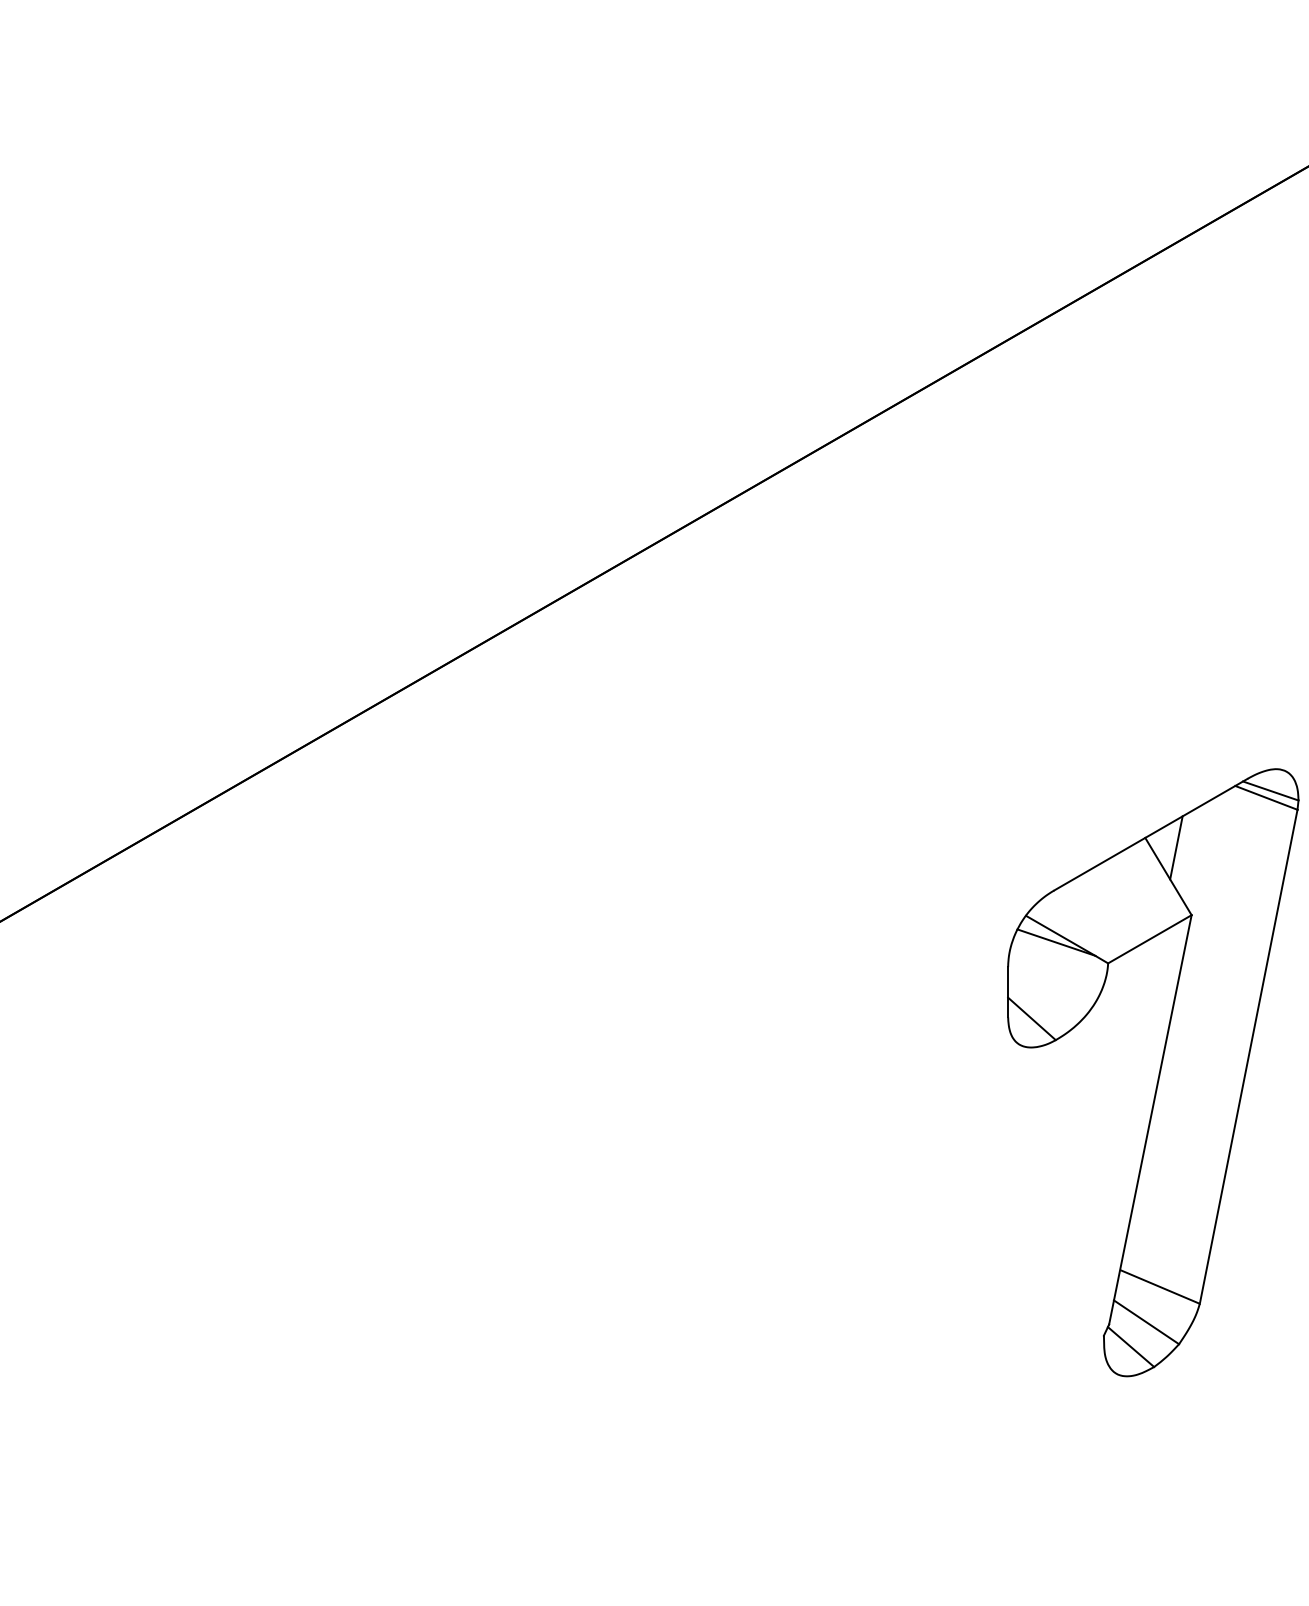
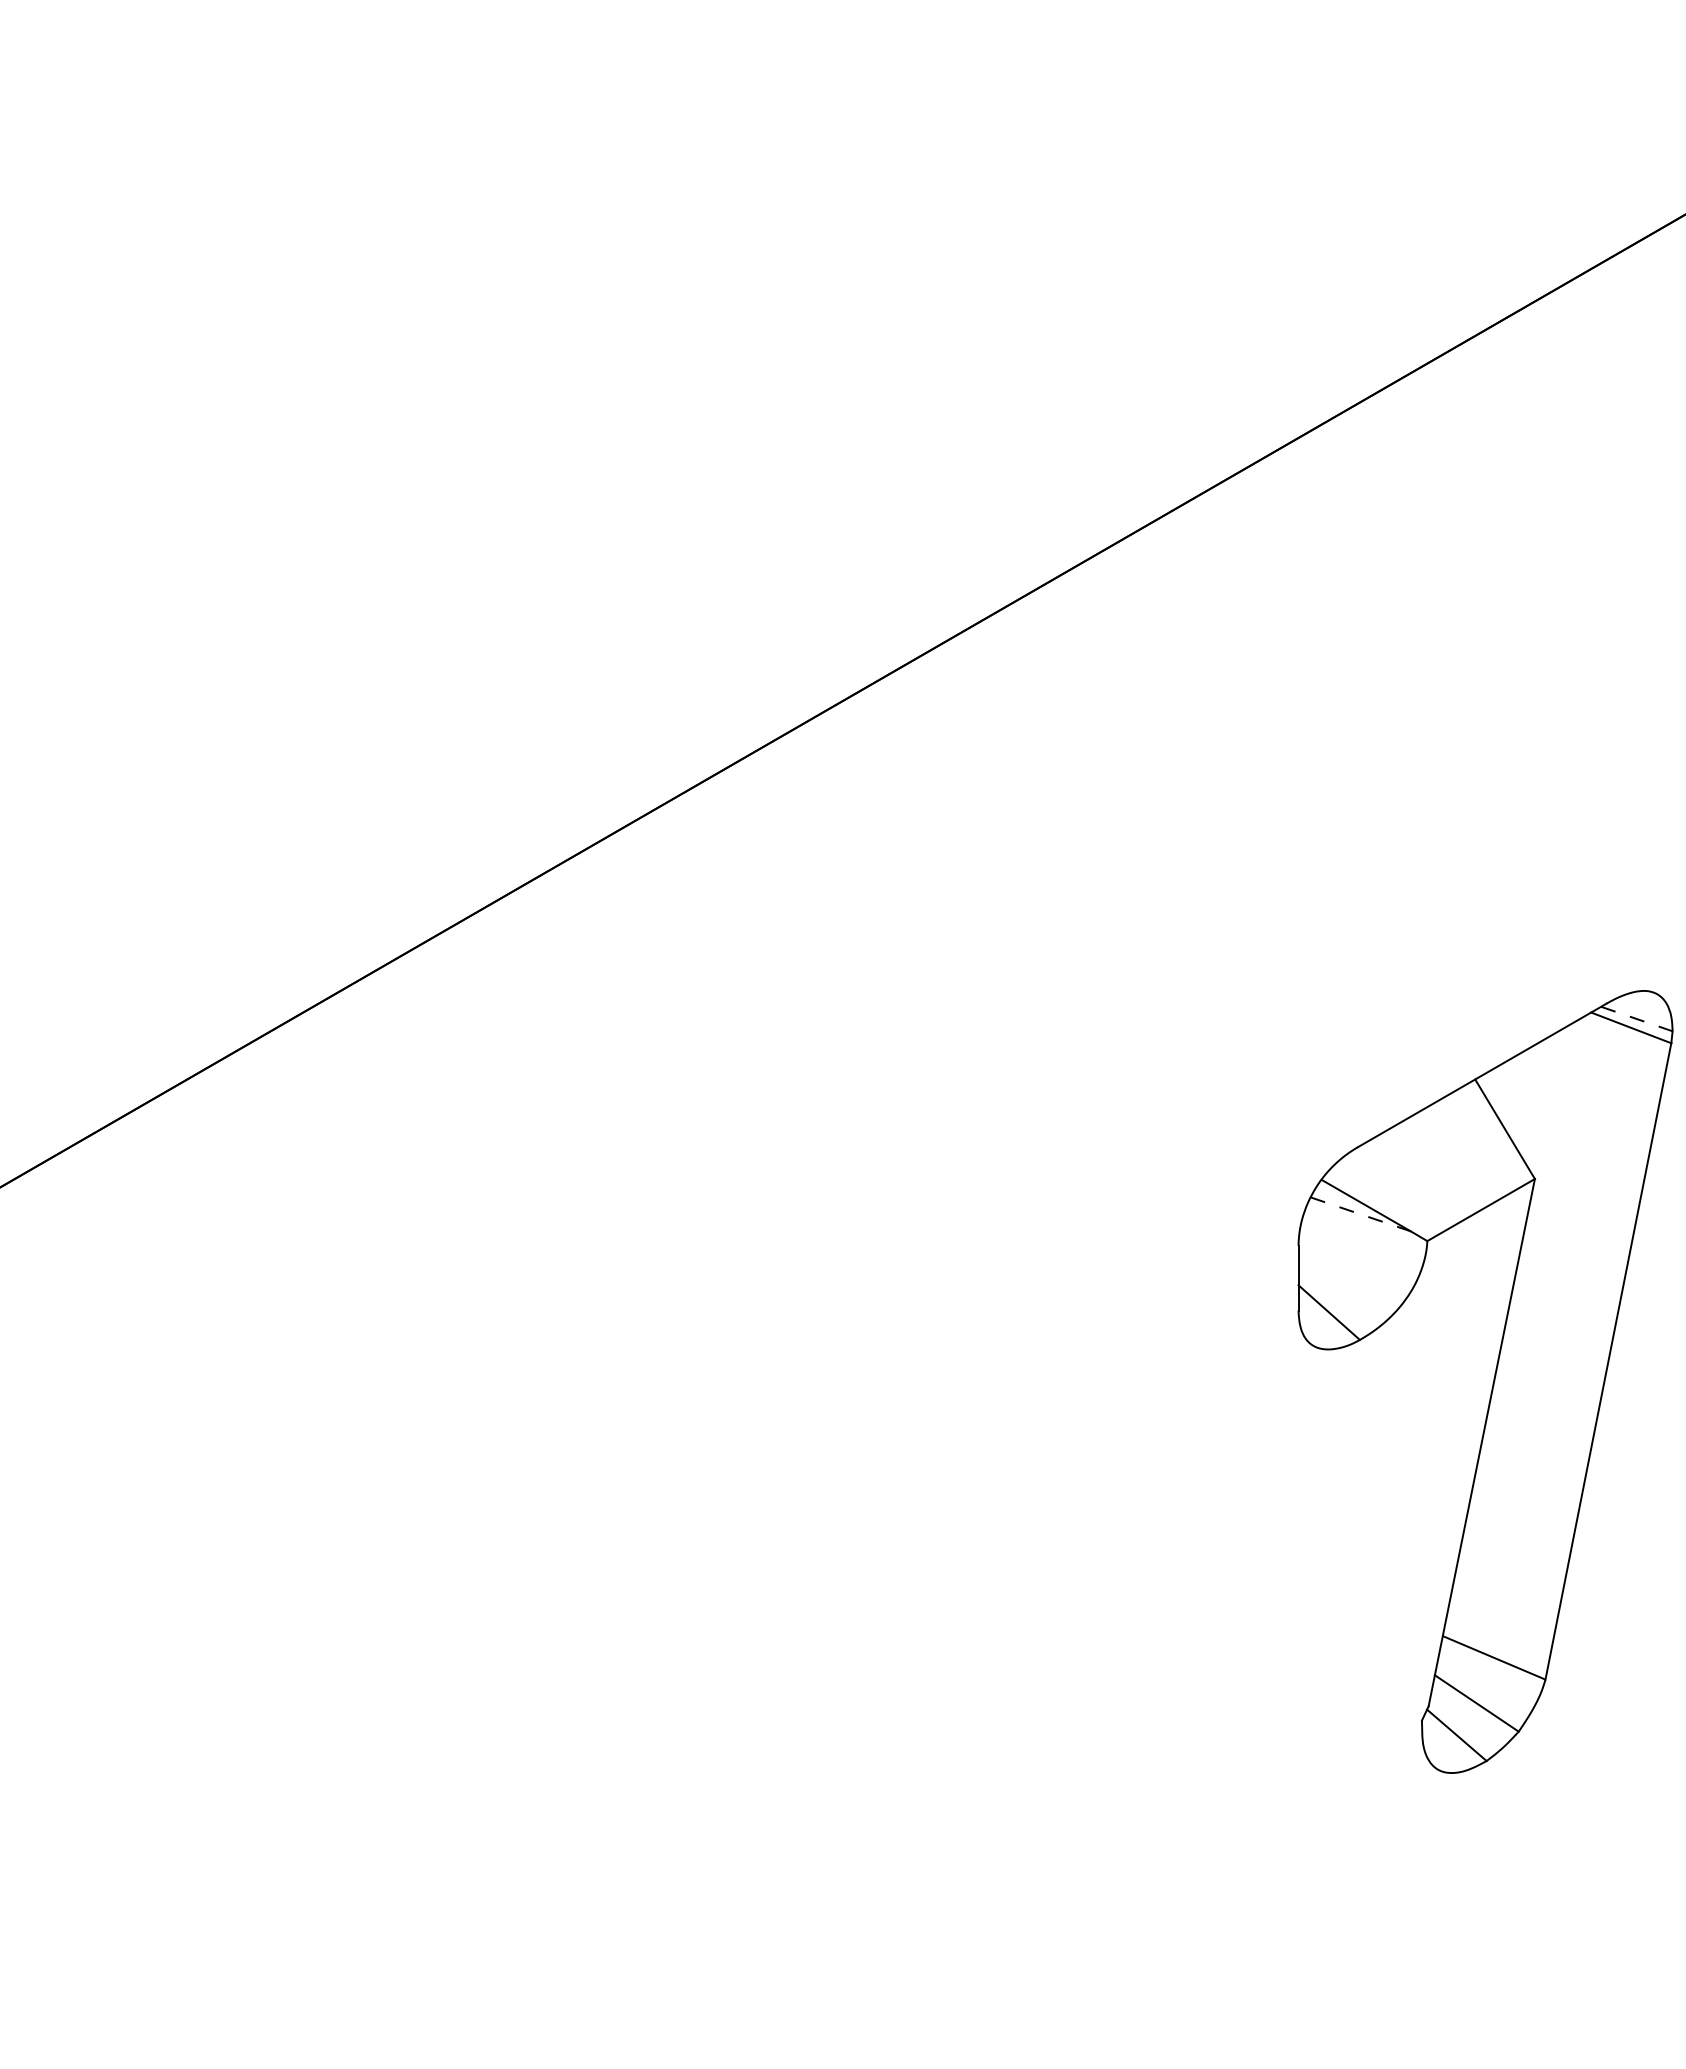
line: (1270, 791) -> (1636, 1019), solid -> dashed
line: (1176, 847) -> (1515, 1091), removed
line: (1056, 942) -> (1360, 1214), solid -> dashed

